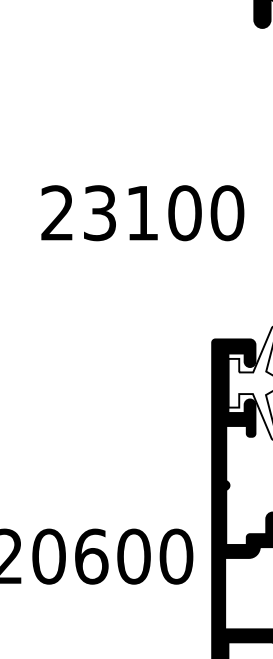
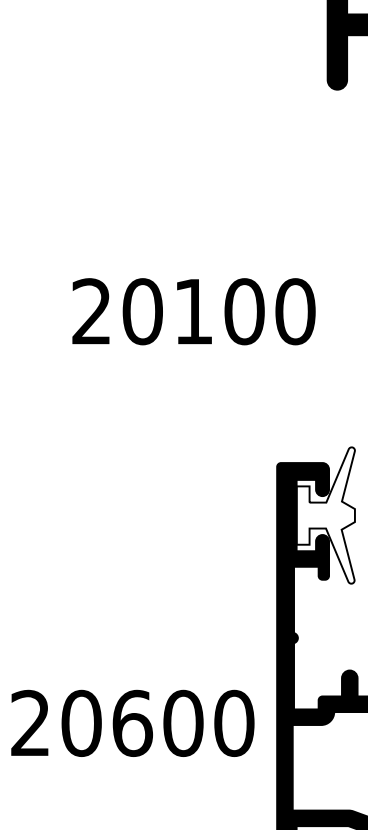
text: (99, 213) -> (142, 311), 23100 -> 20100

